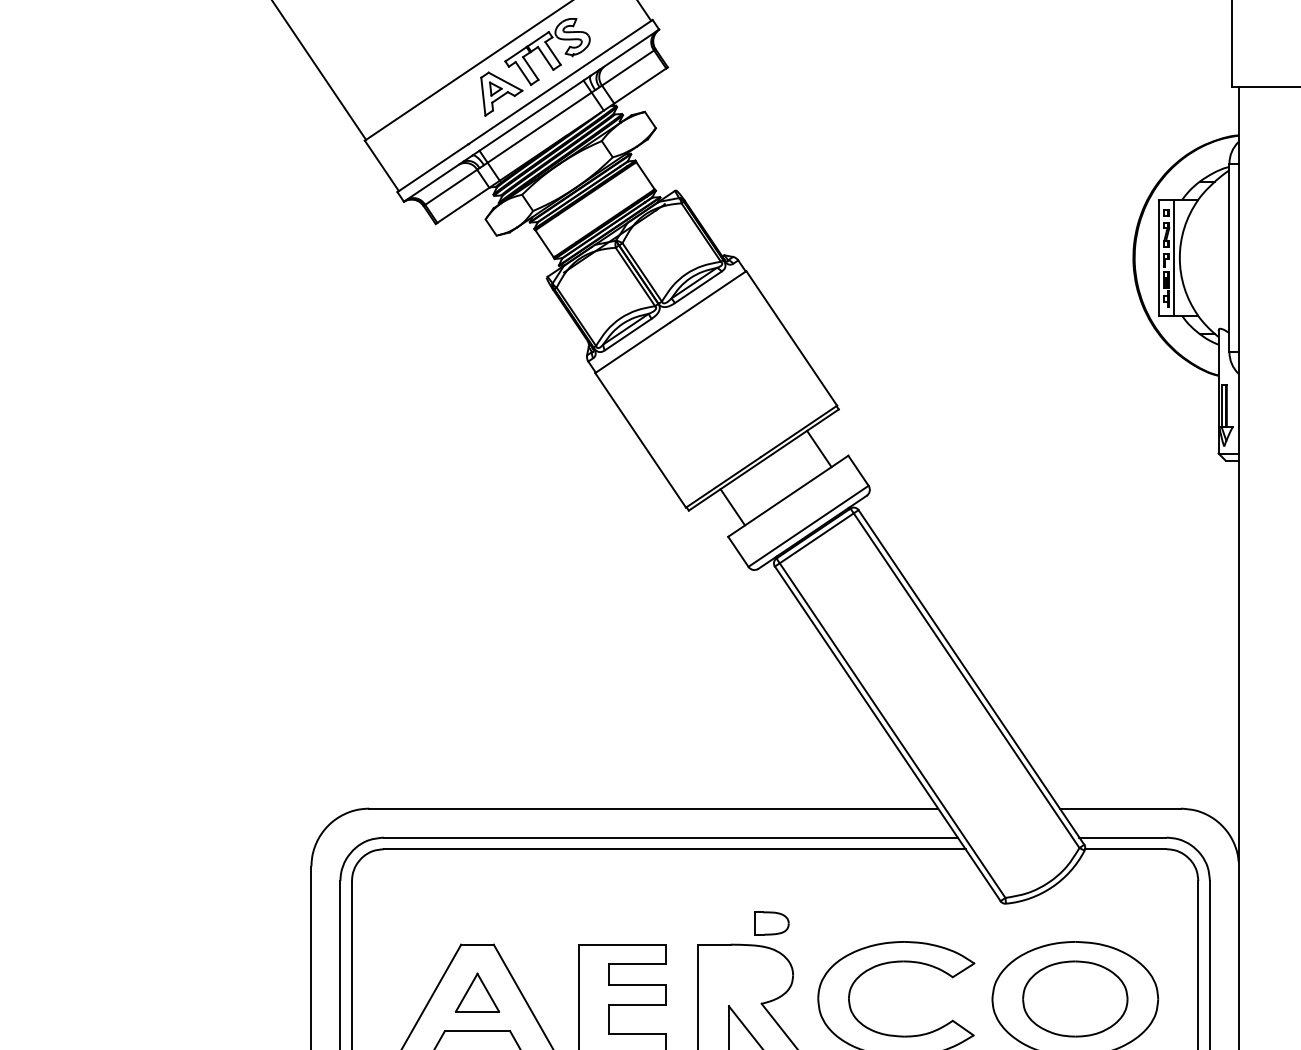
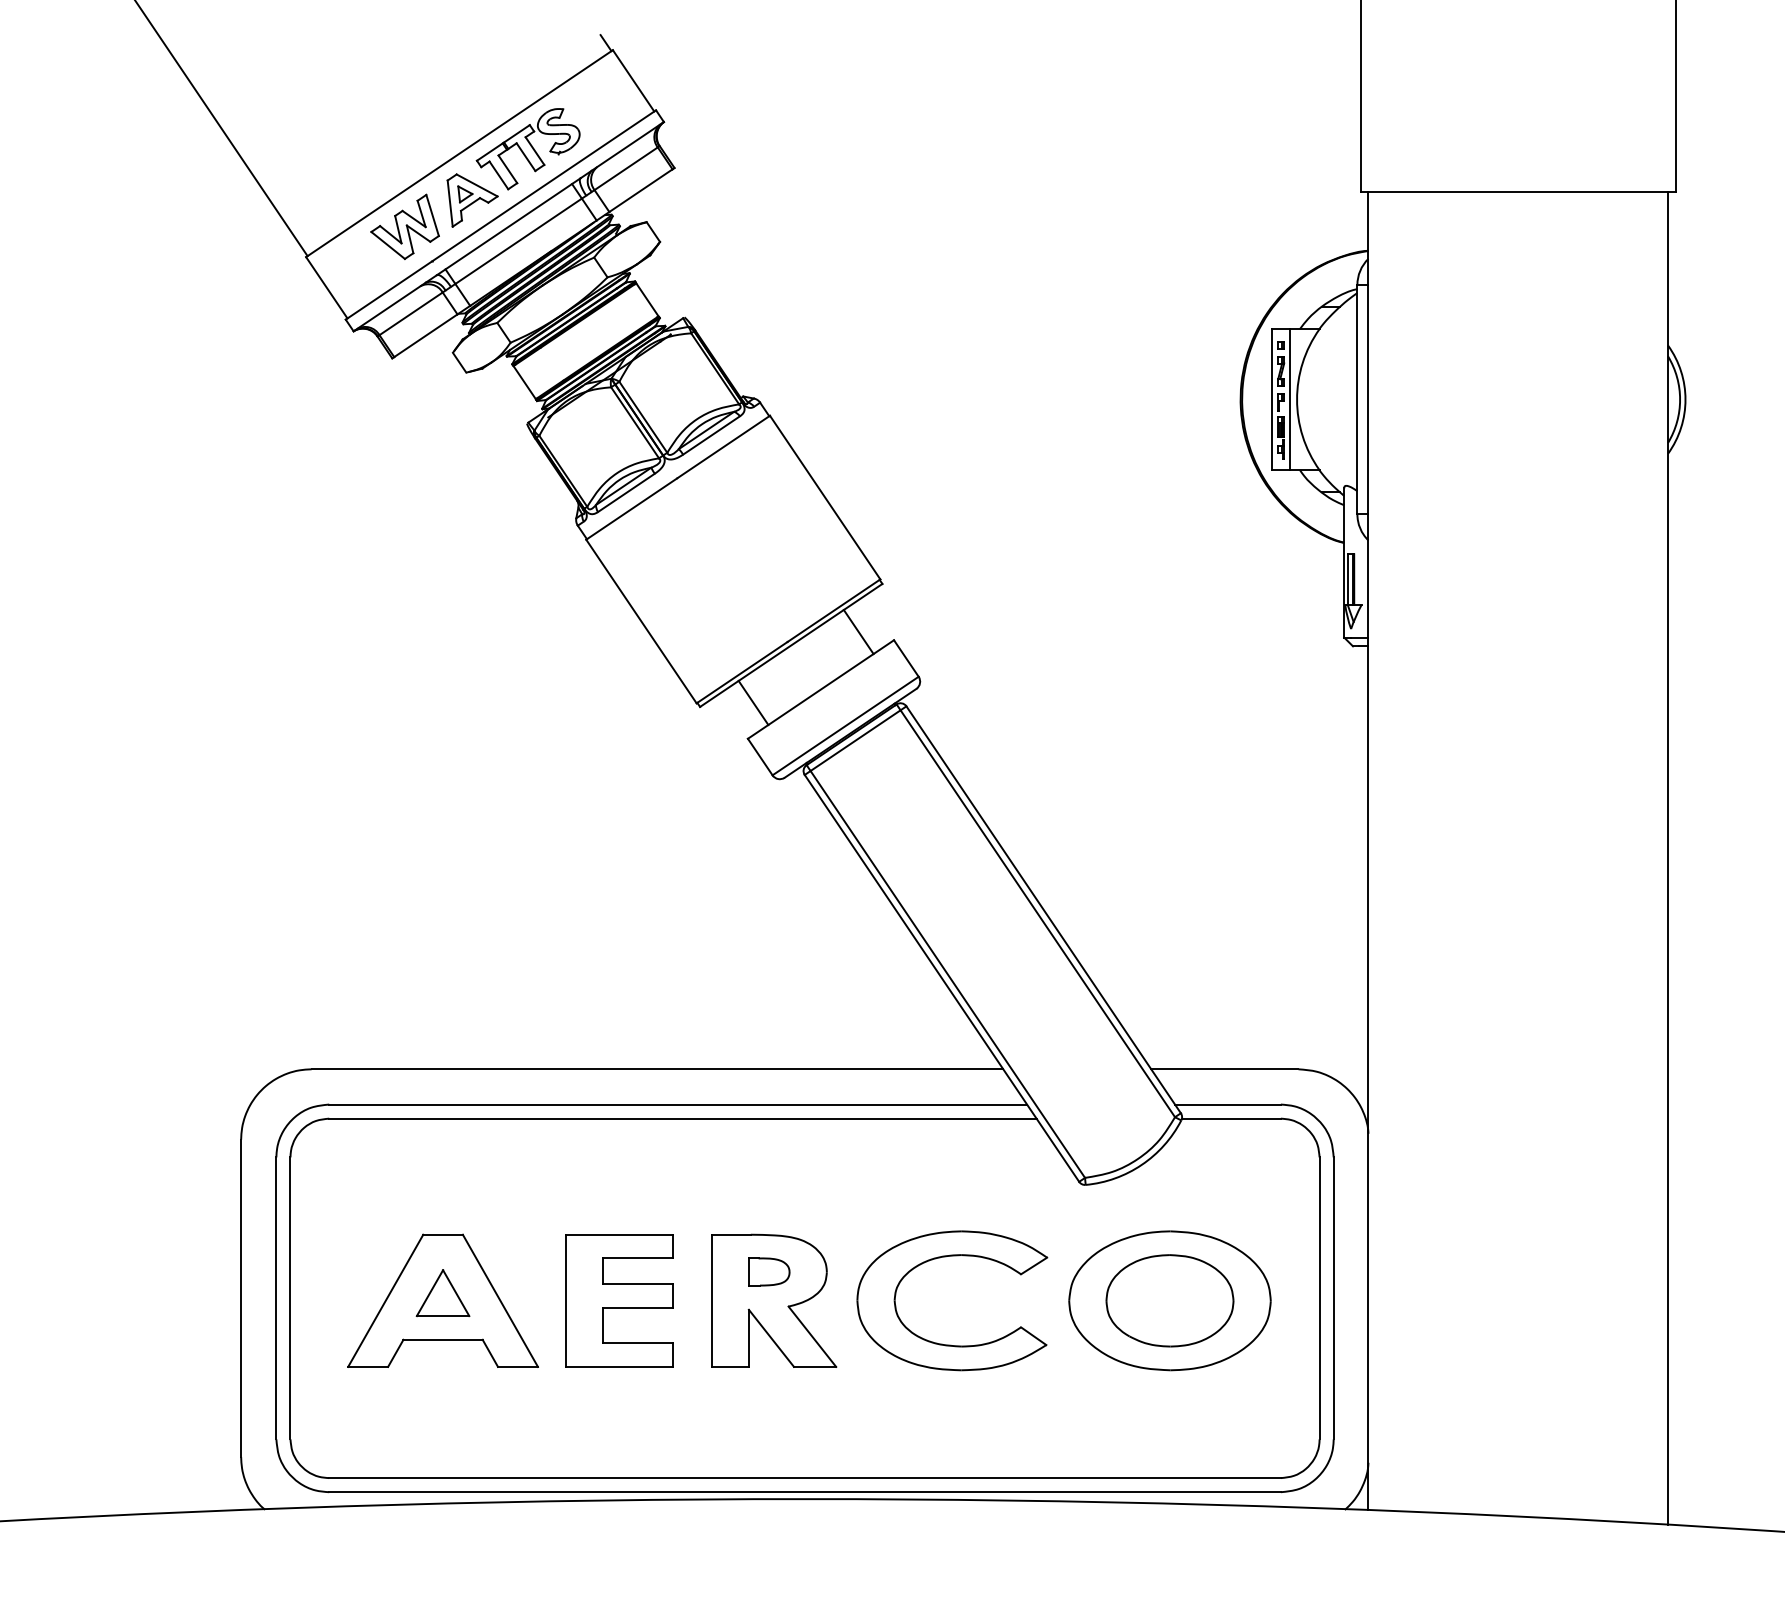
part: (445, 115) -> (404, 226), added
part: (772, 923) -> (769, 1271), moved

